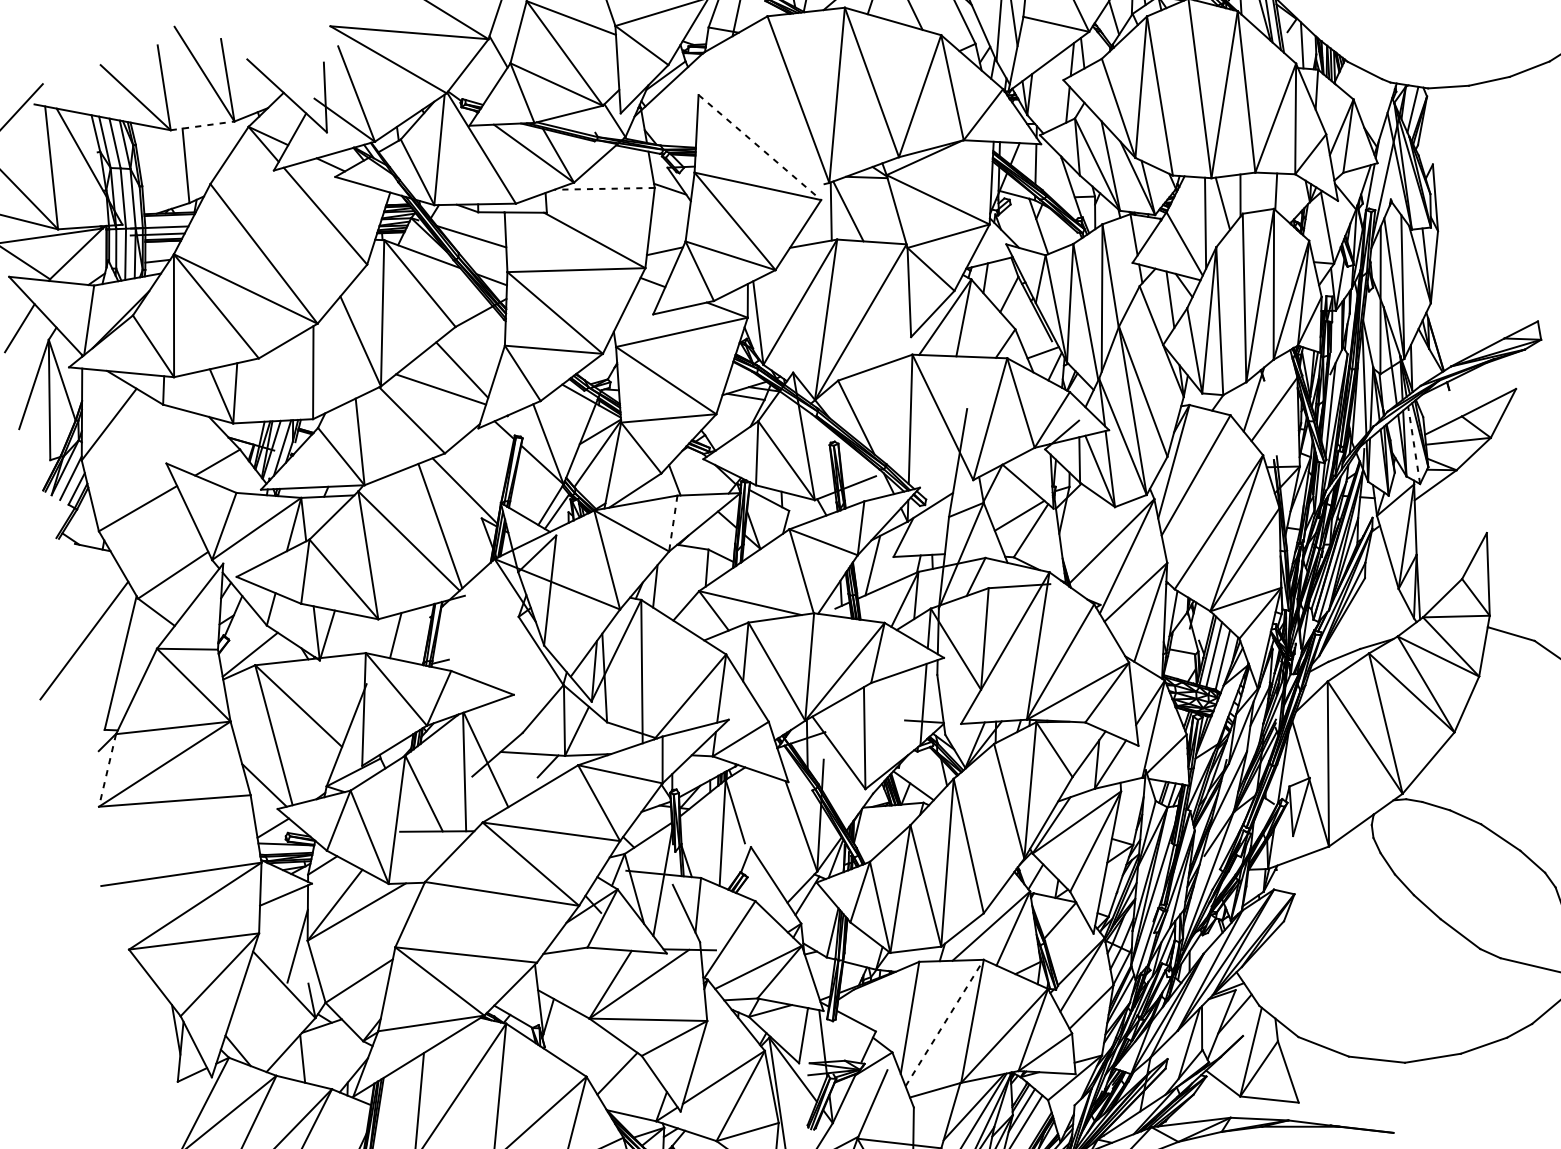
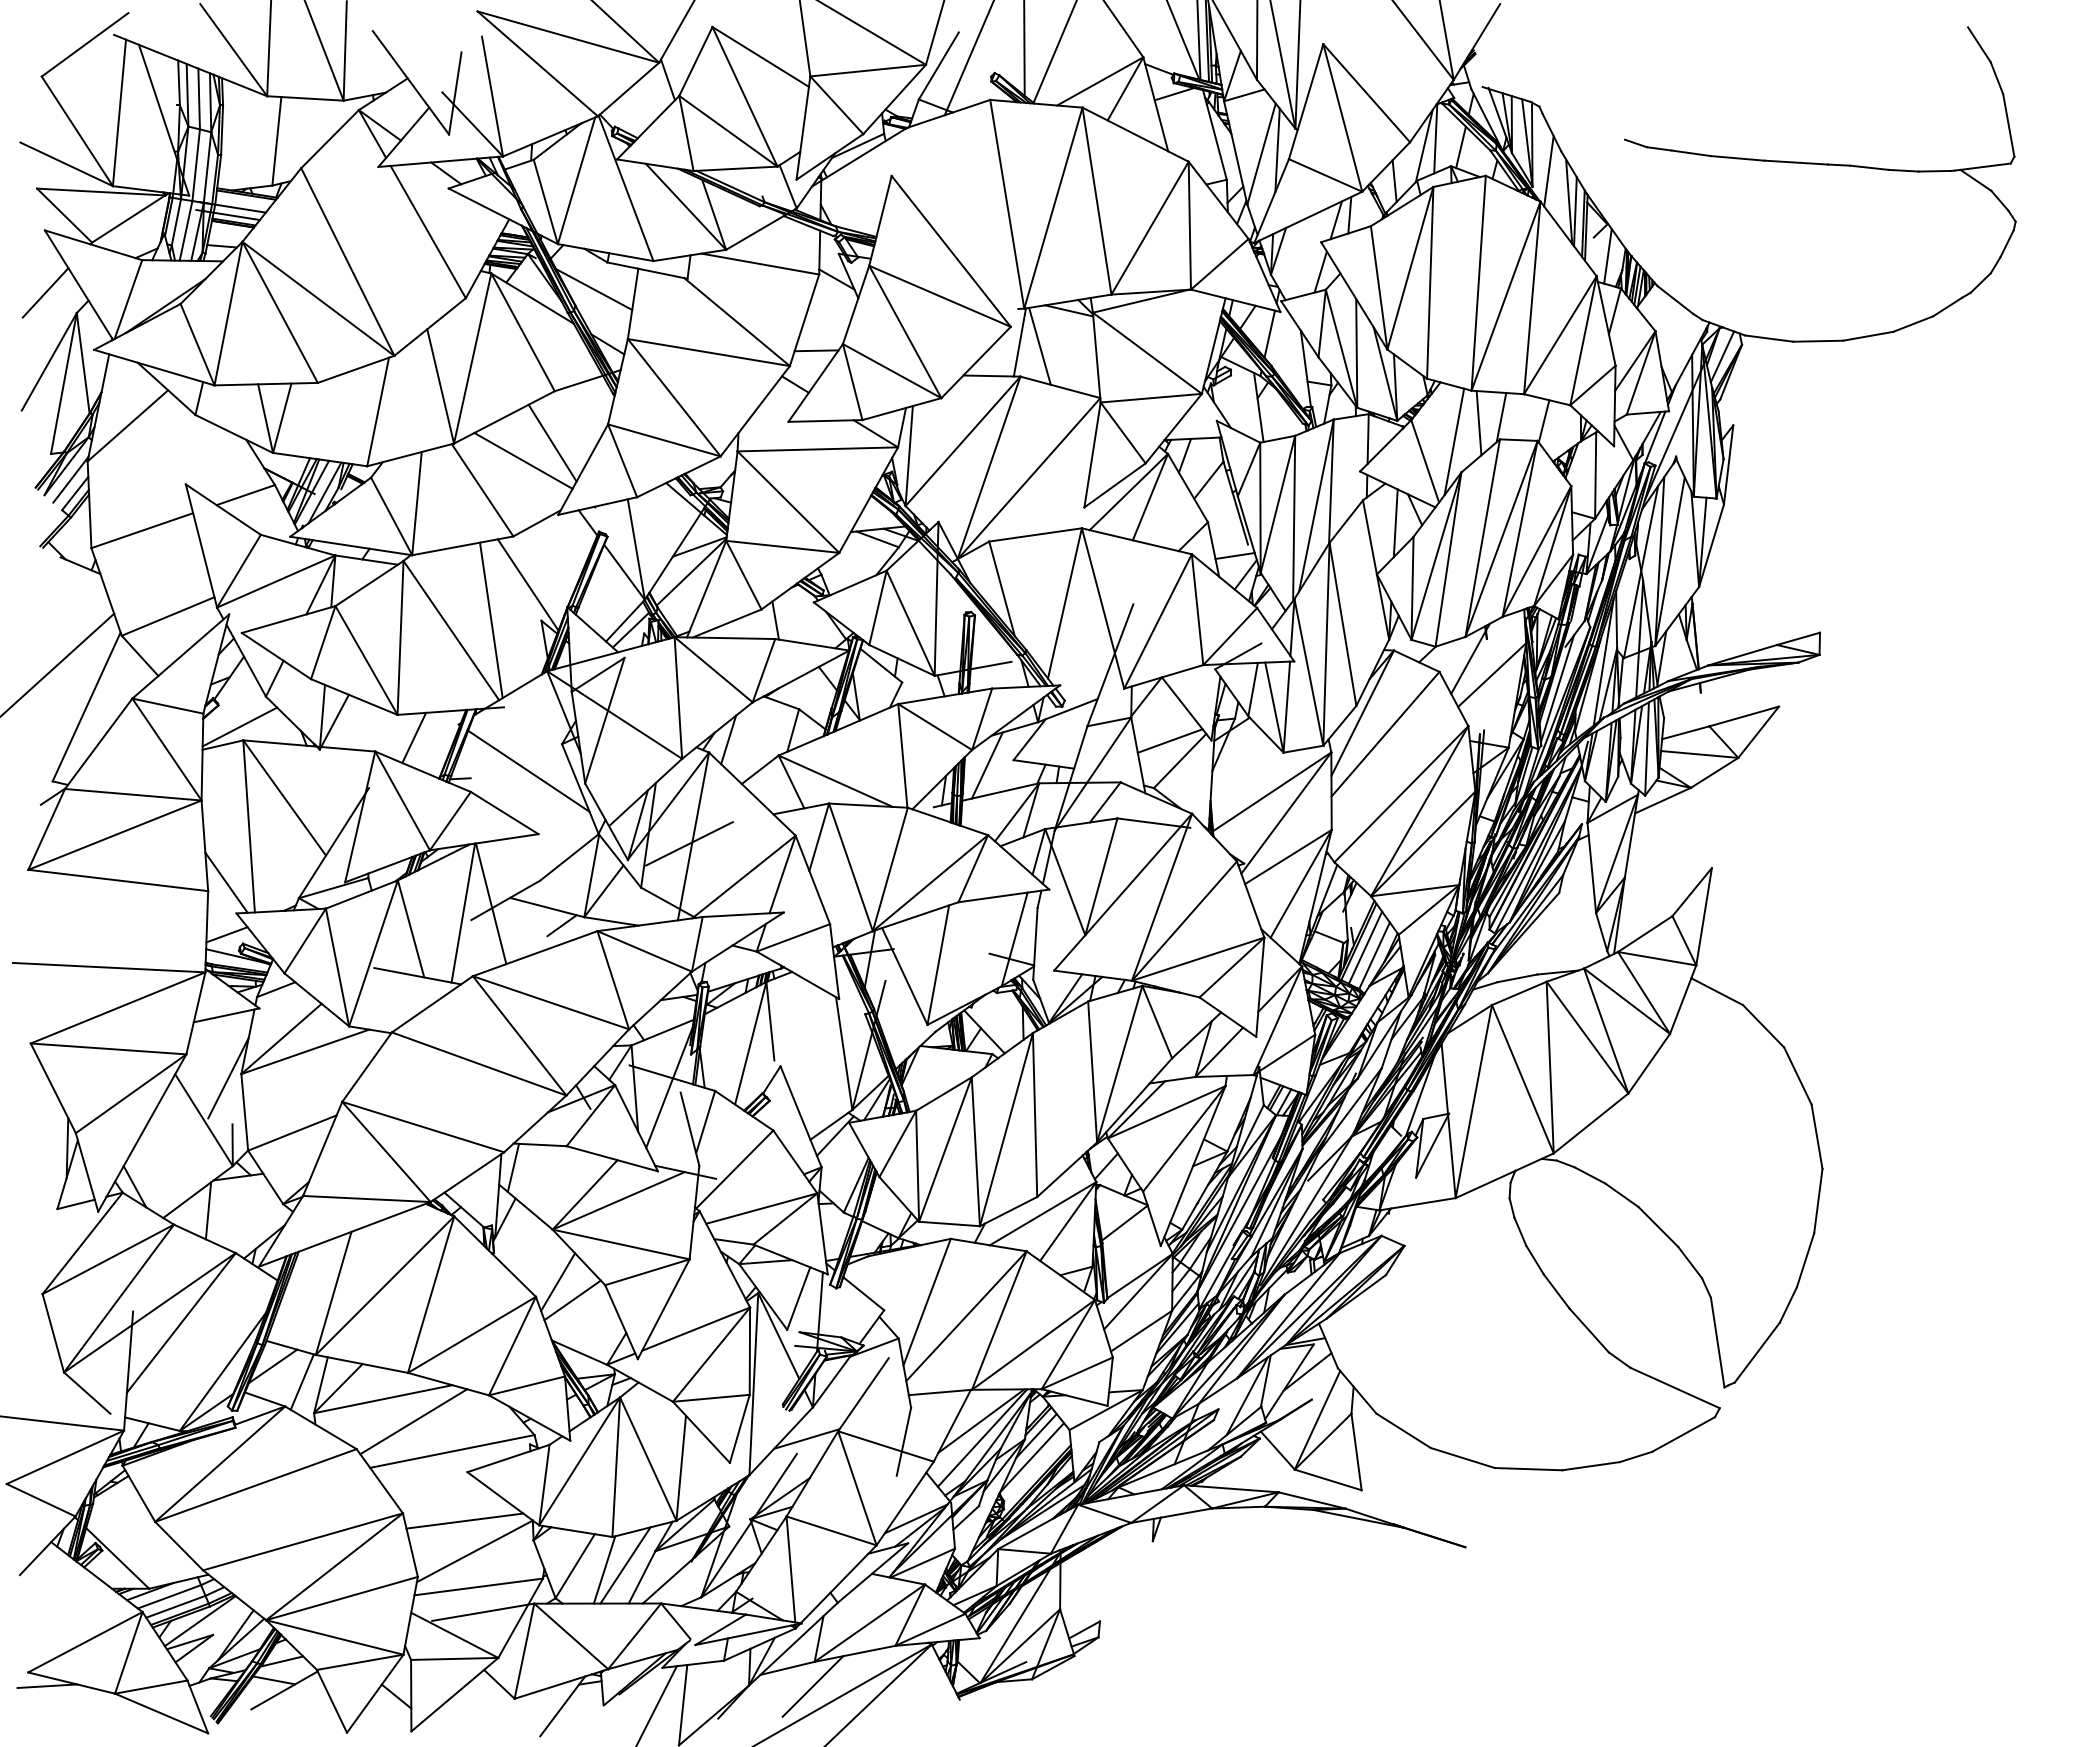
line: (202, 125) -> (305, 98), dashed -> solid
line: (760, 147) -> (951, 251), dashed -> solid
line: (604, 189) -> (760, 264), dashed -> solid
line: (1414, 445) -> (1647, 749), dashed -> solid
line: (672, 523) -> (763, 670), dashed -> solid
line: (495, 643) -> (528, 770), added
line: (639, 678) -> (689, 843), added
line: (107, 770) -> (46, 829), dashed -> solid
line: (547, 973) -> (513, 1167), added
line: (944, 1022) -> (966, 1315), dashed -> solid
line: (602, 1061) -> (558, 1282), added

